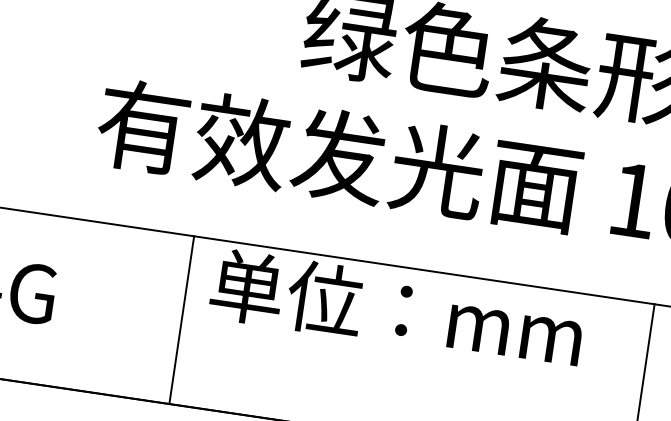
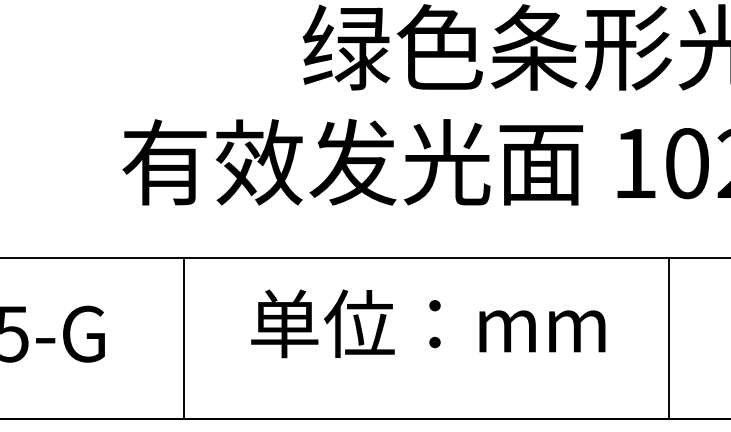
text: (397, 309) -> (428, 323), moved
line: (181, 320) -> (183, 338), moved

